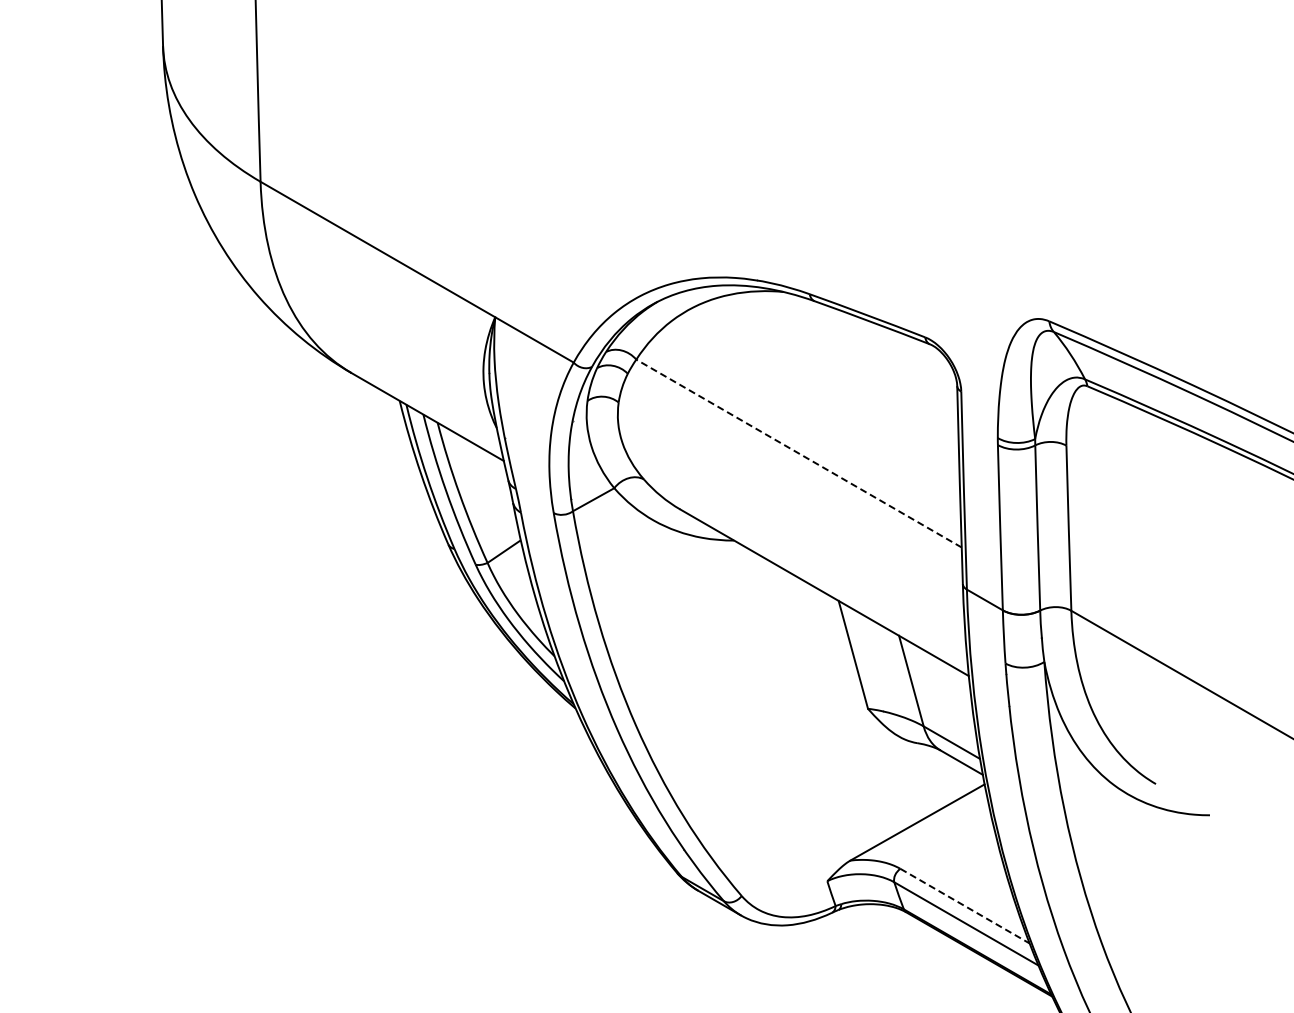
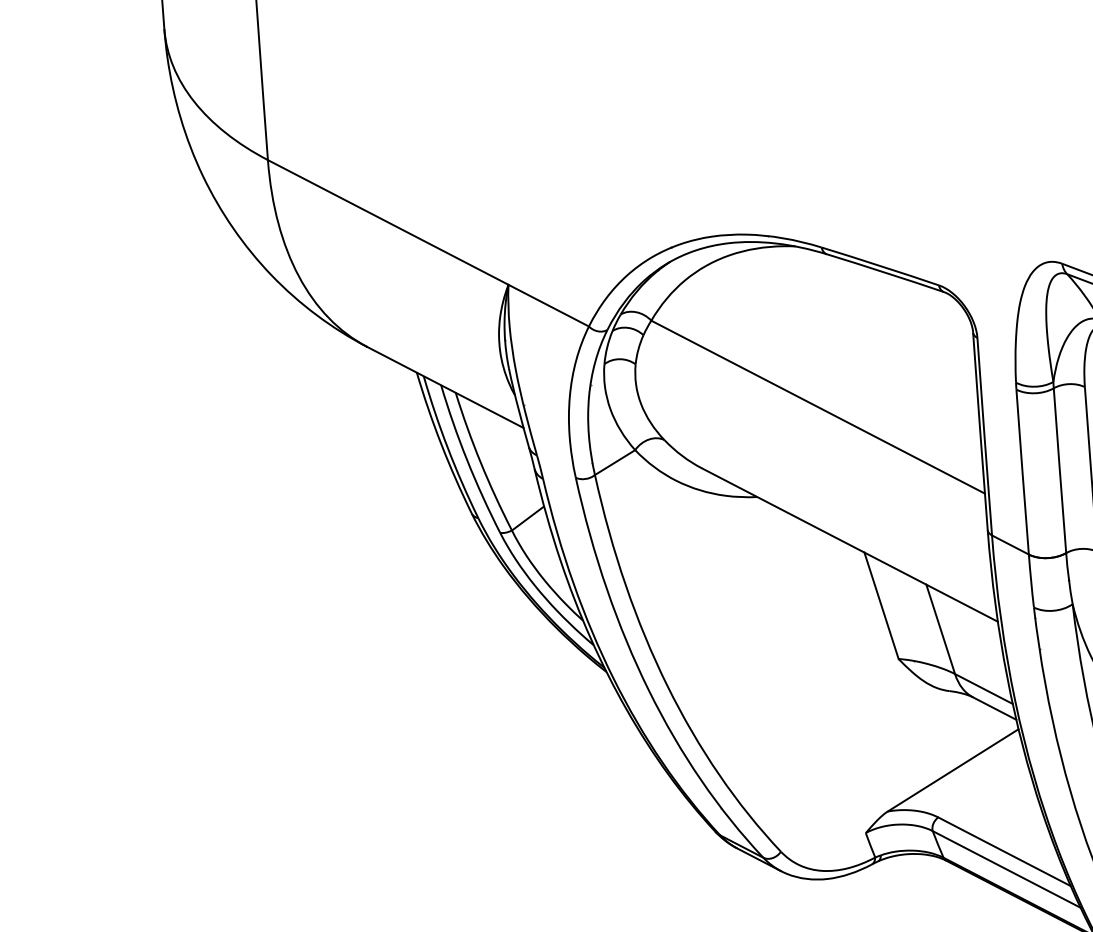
line: (799, 453) -> (818, 407), dashed -> solid
line: (965, 906) -> (1004, 852), dashed -> solid

